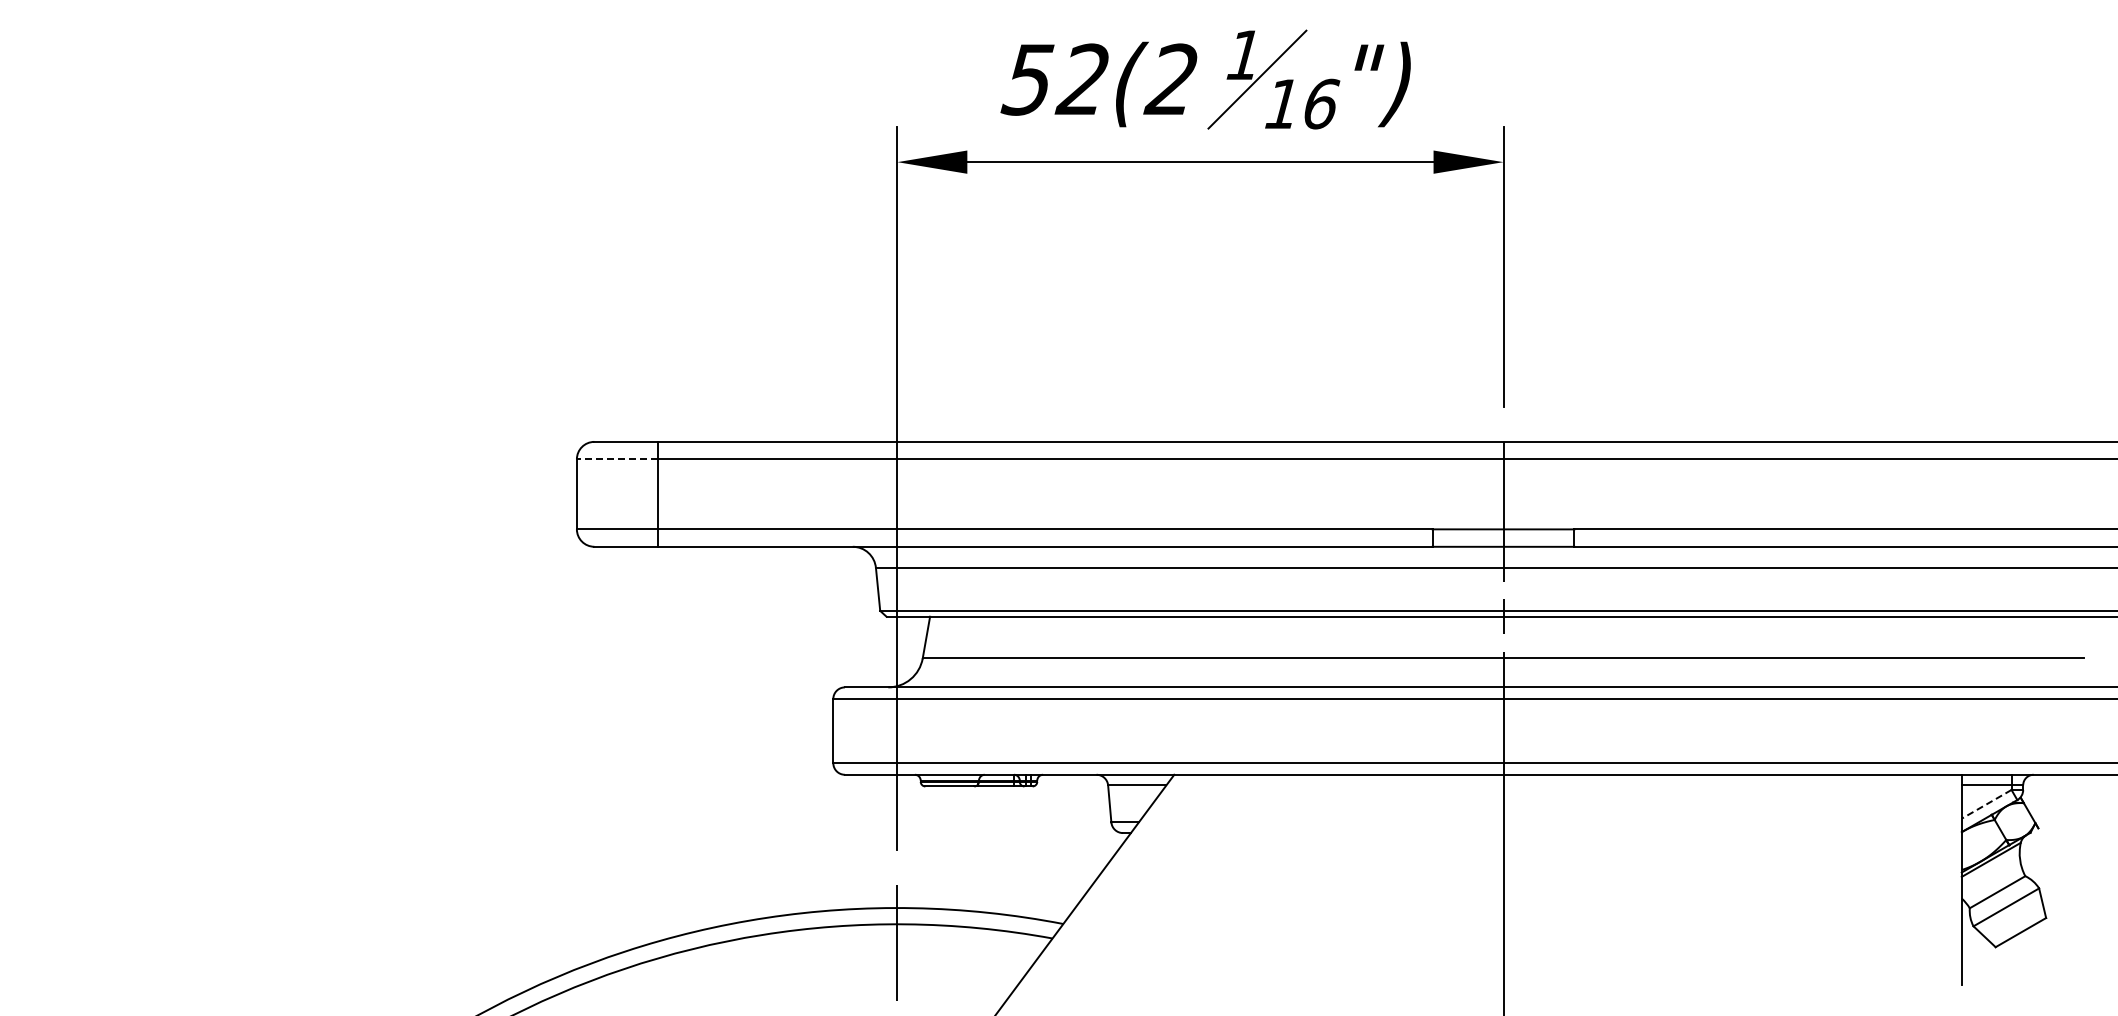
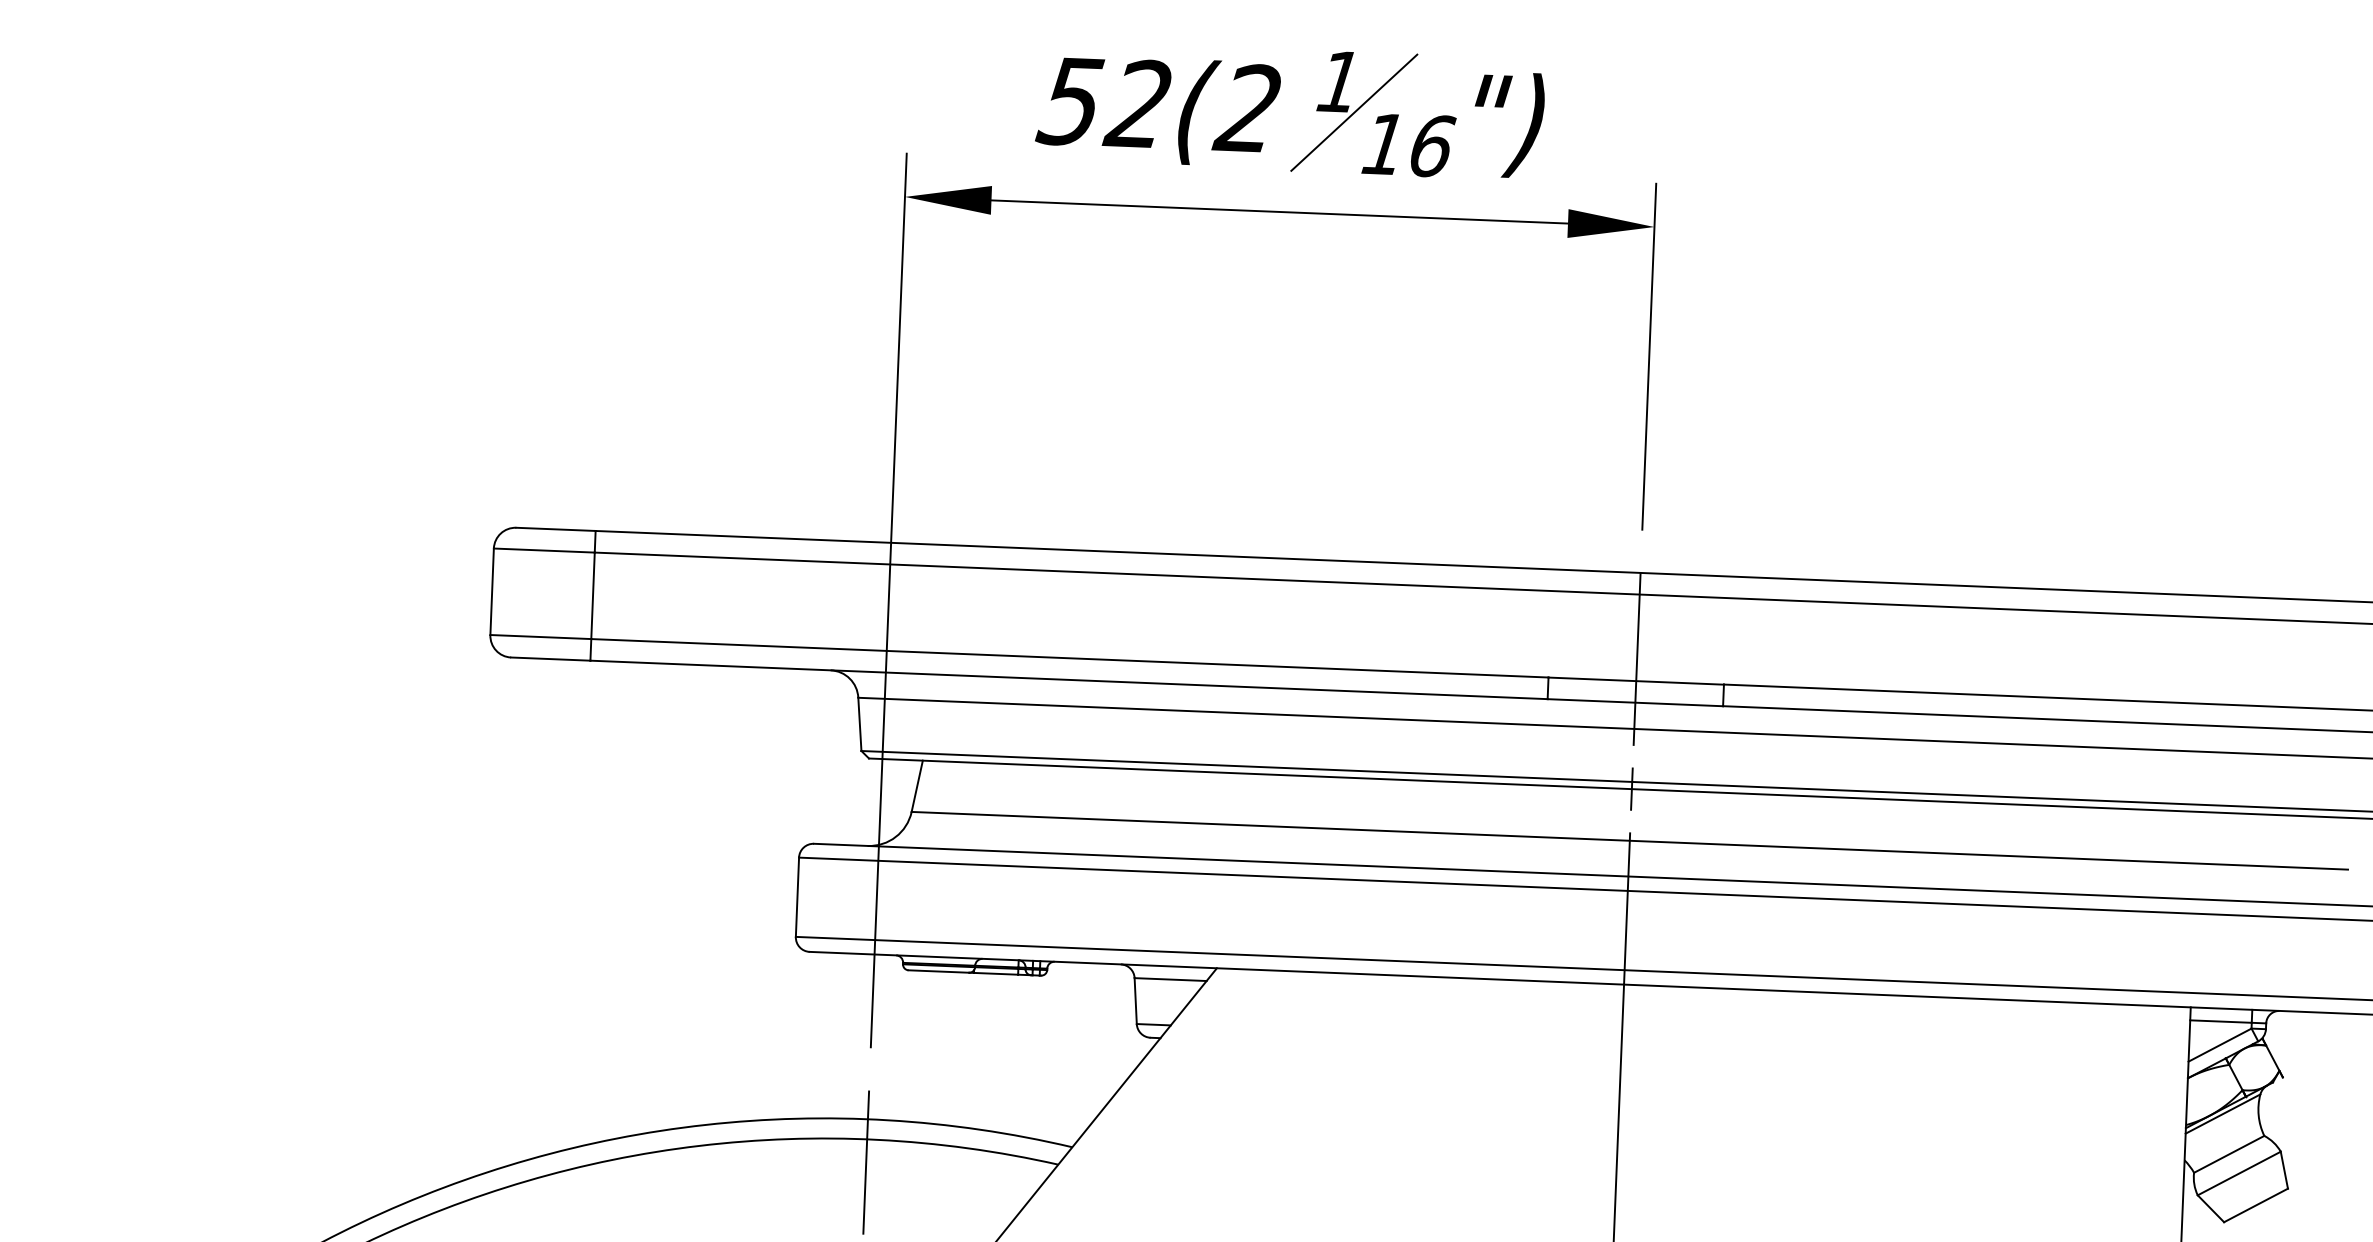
line: (617, 459) -> (544, 550), dashed -> solid
line: (1986, 804) -> (2219, 1045), dashed -> solid

